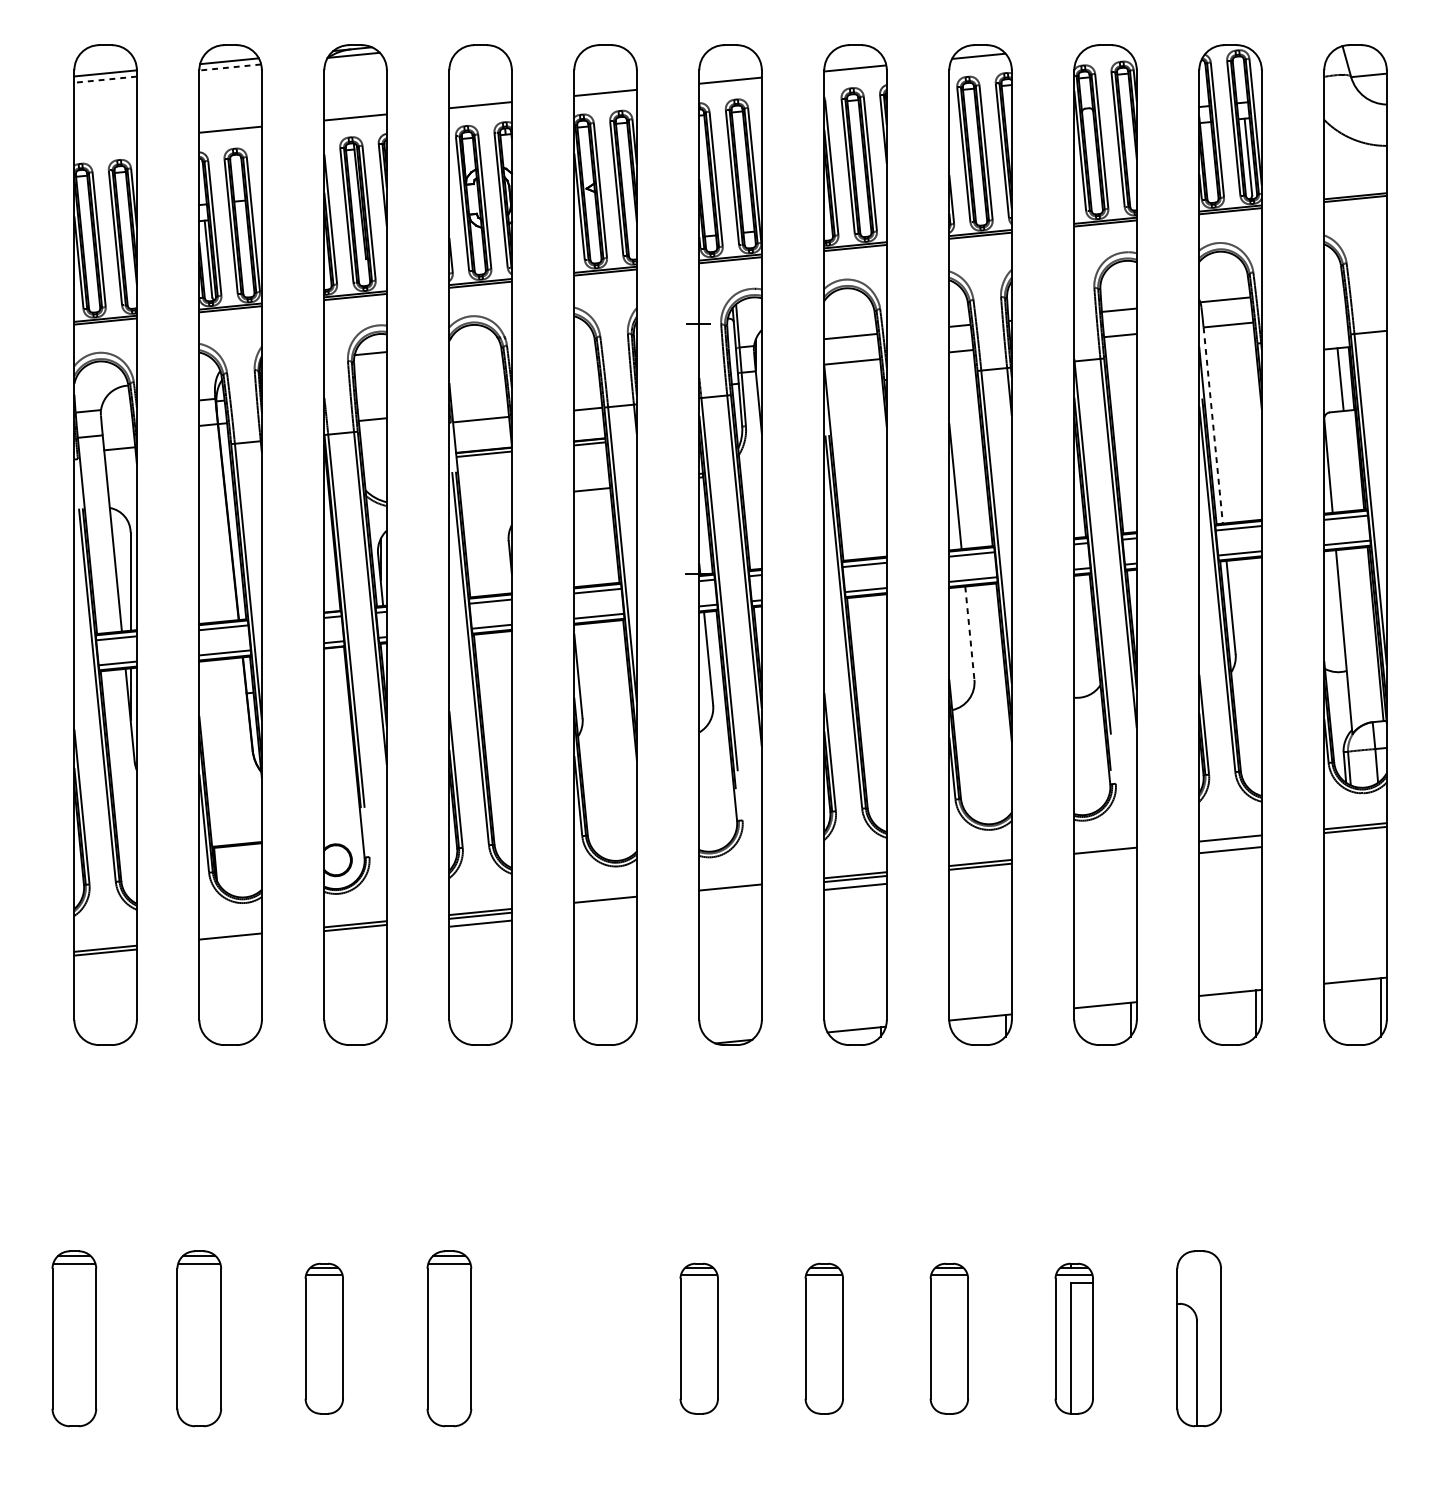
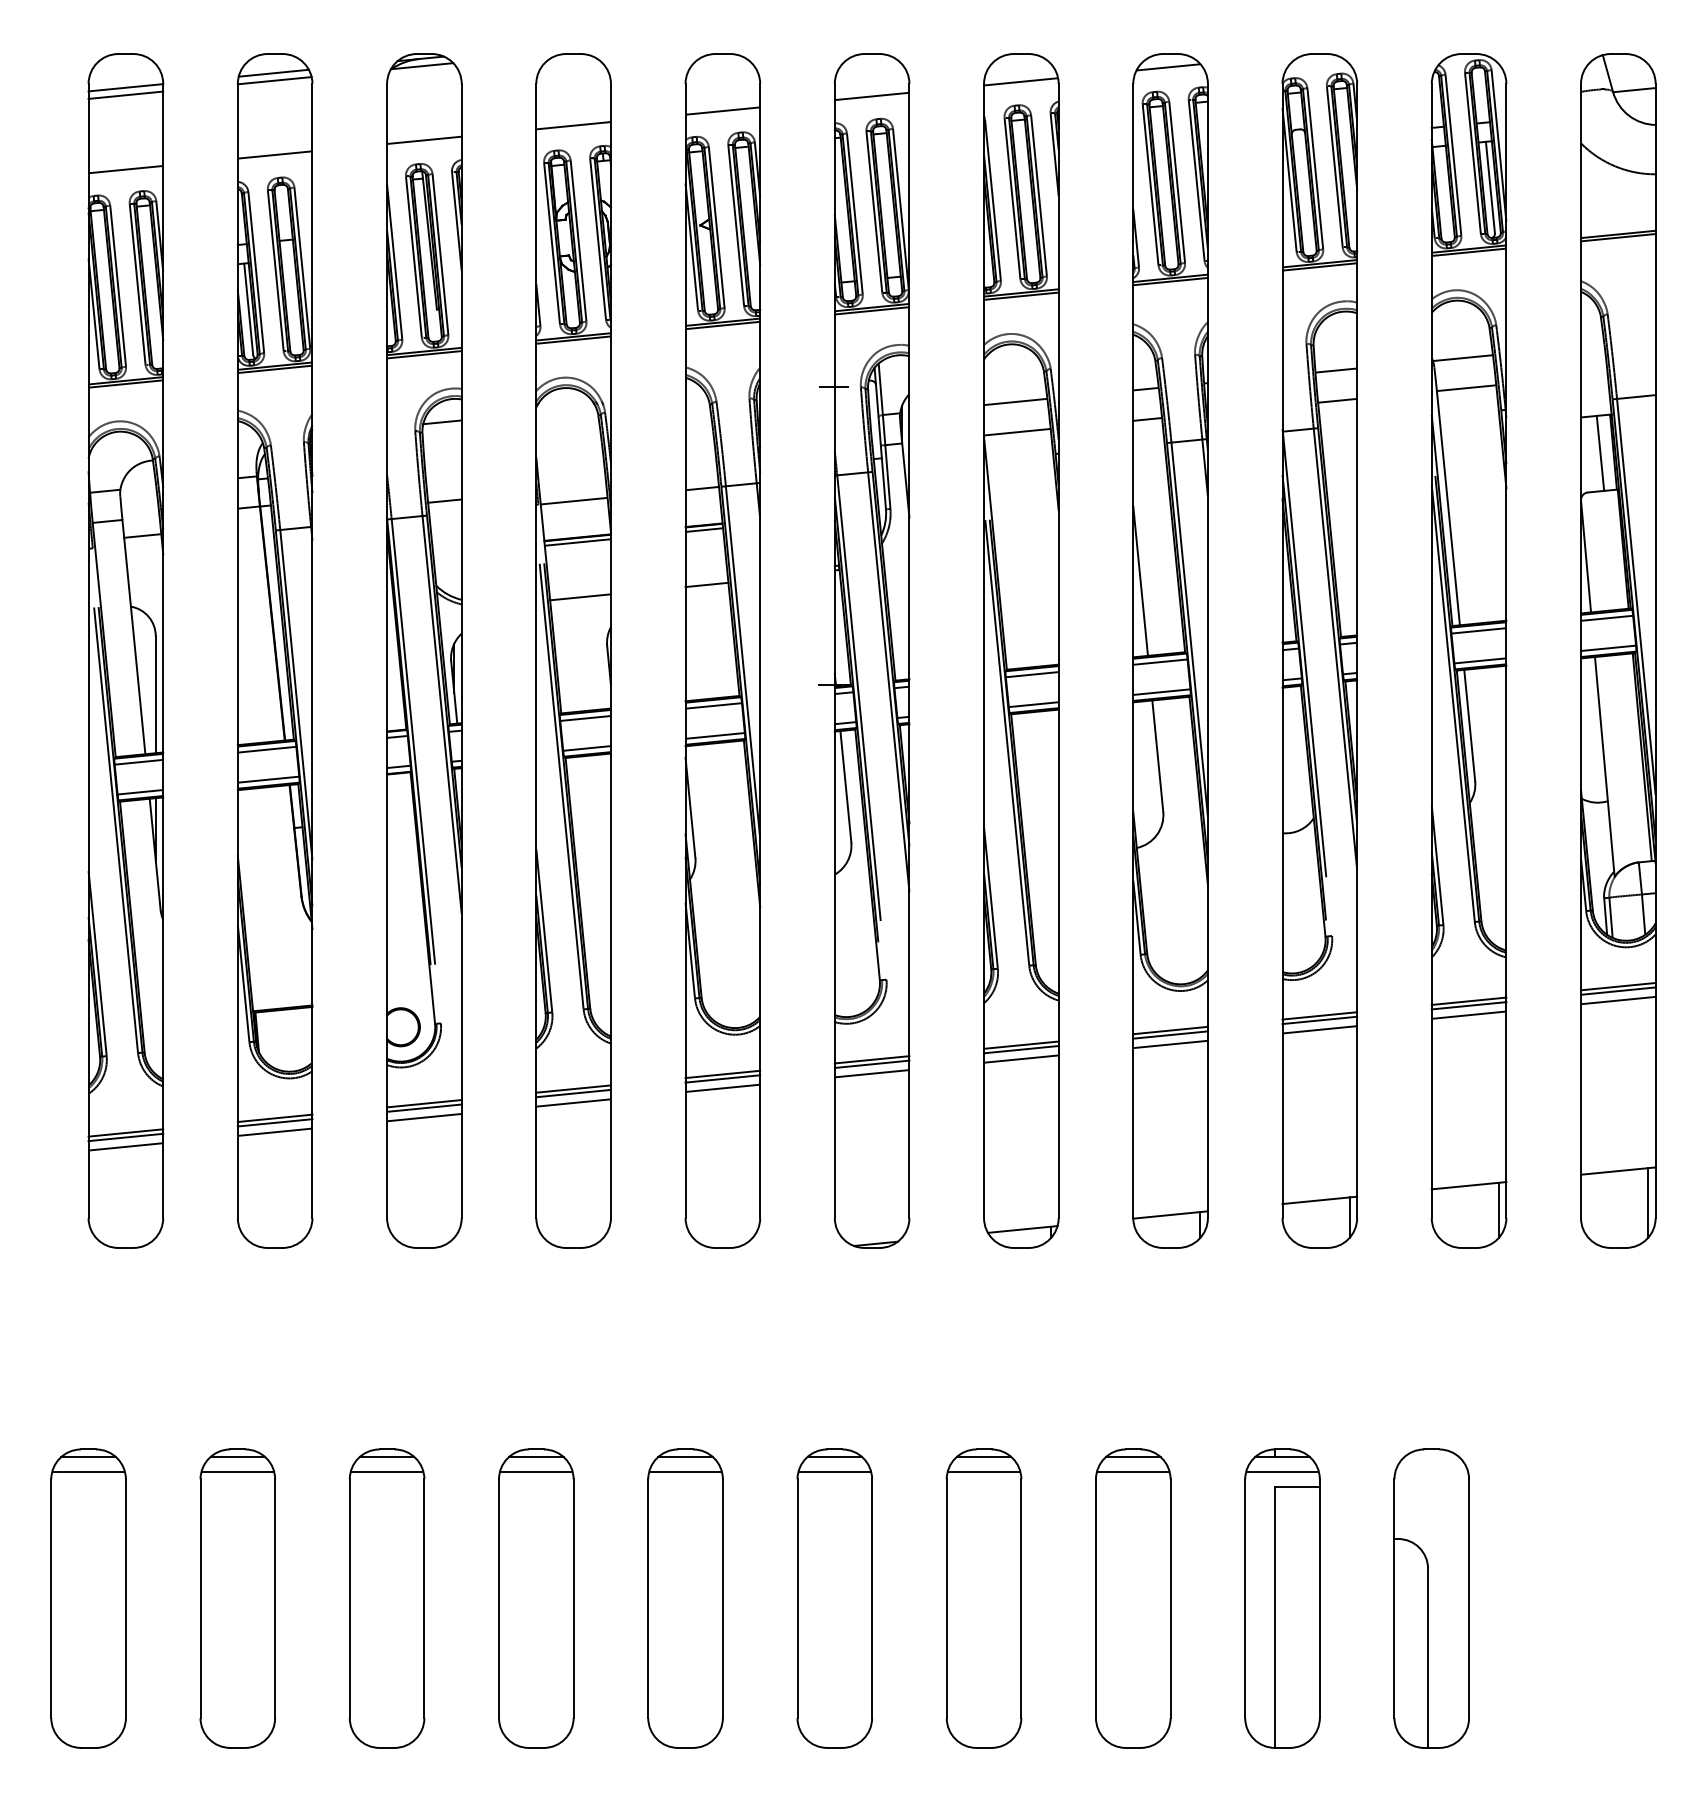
line: (230, 67) -> (274, 80), dashed -> solid
line: (105, 79) -> (125, 95), dashed -> solid
line: (105, 141) -> (125, 169), added
line: (1213, 425) -> (1448, 508), dashed -> solid
line: (486, 500) -> (580, 597), added
line: (969, 633) -> (1157, 756), dashed -> solid
line: (1355, 837) -> (1618, 1000), added
line: (1230, 842) -> (1468, 1005), added
line: (1105, 854) -> (1319, 1020), added
line: (1105, 862) -> (1319, 1029), added
line: (980, 874) -> (1170, 1044), added
line: (730, 890) -> (871, 1063), added
line: (730, 898) -> (871, 1073), added
line: (605, 903) -> (722, 1078), added
line: (605, 910) -> (722, 1087), added
line: (355, 935) -> (424, 1117), added
line: (230, 940) -> (274, 1122), added
line: (230, 947) -> (274, 1131), added
line: (105, 960) -> (125, 1146), added
part: (74, 1338) -> (88, 1598), size x1.43
part: (199, 1338) -> (237, 1598), size x1.43
part: (323, 1338) -> (386, 1598), size x1.67
part: (449, 1338) -> (536, 1598), size x1.43
part: (574, 1338) -> (685, 1598), added
part: (699, 1338) -> (834, 1598), size x1.67
part: (823, 1338) -> (983, 1598), size x1.67
part: (949, 1338) -> (1133, 1598), size x1.67
part: (1074, 1338) -> (1282, 1598), size x1.67
part: (1199, 1338) -> (1431, 1598), size x1.43

